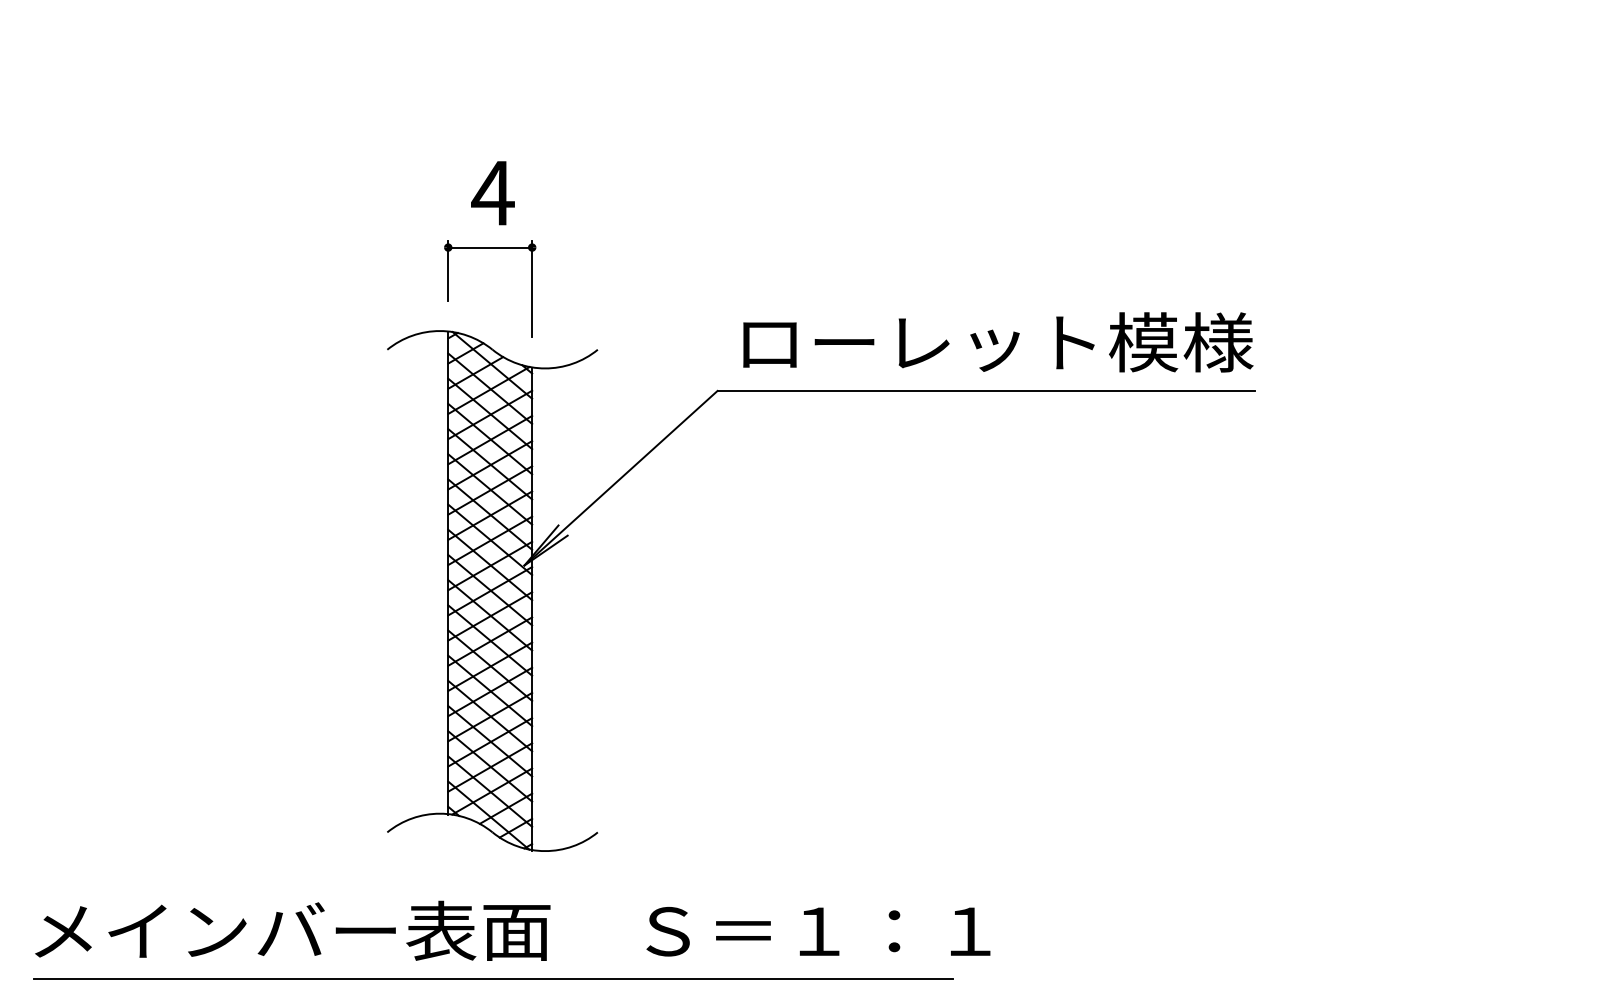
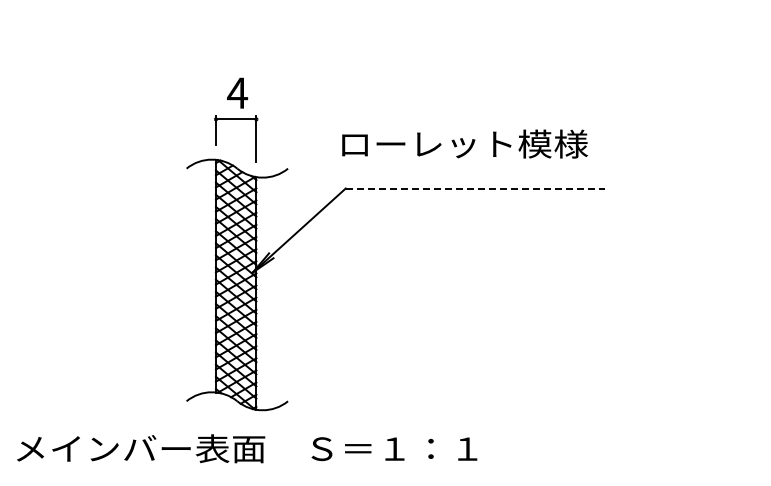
text: (997, 341) -> (464, 143), moved
line: (986, 390) -> (475, 188), solid -> dashed
line: (492, 978) -> (237, 471), removed

